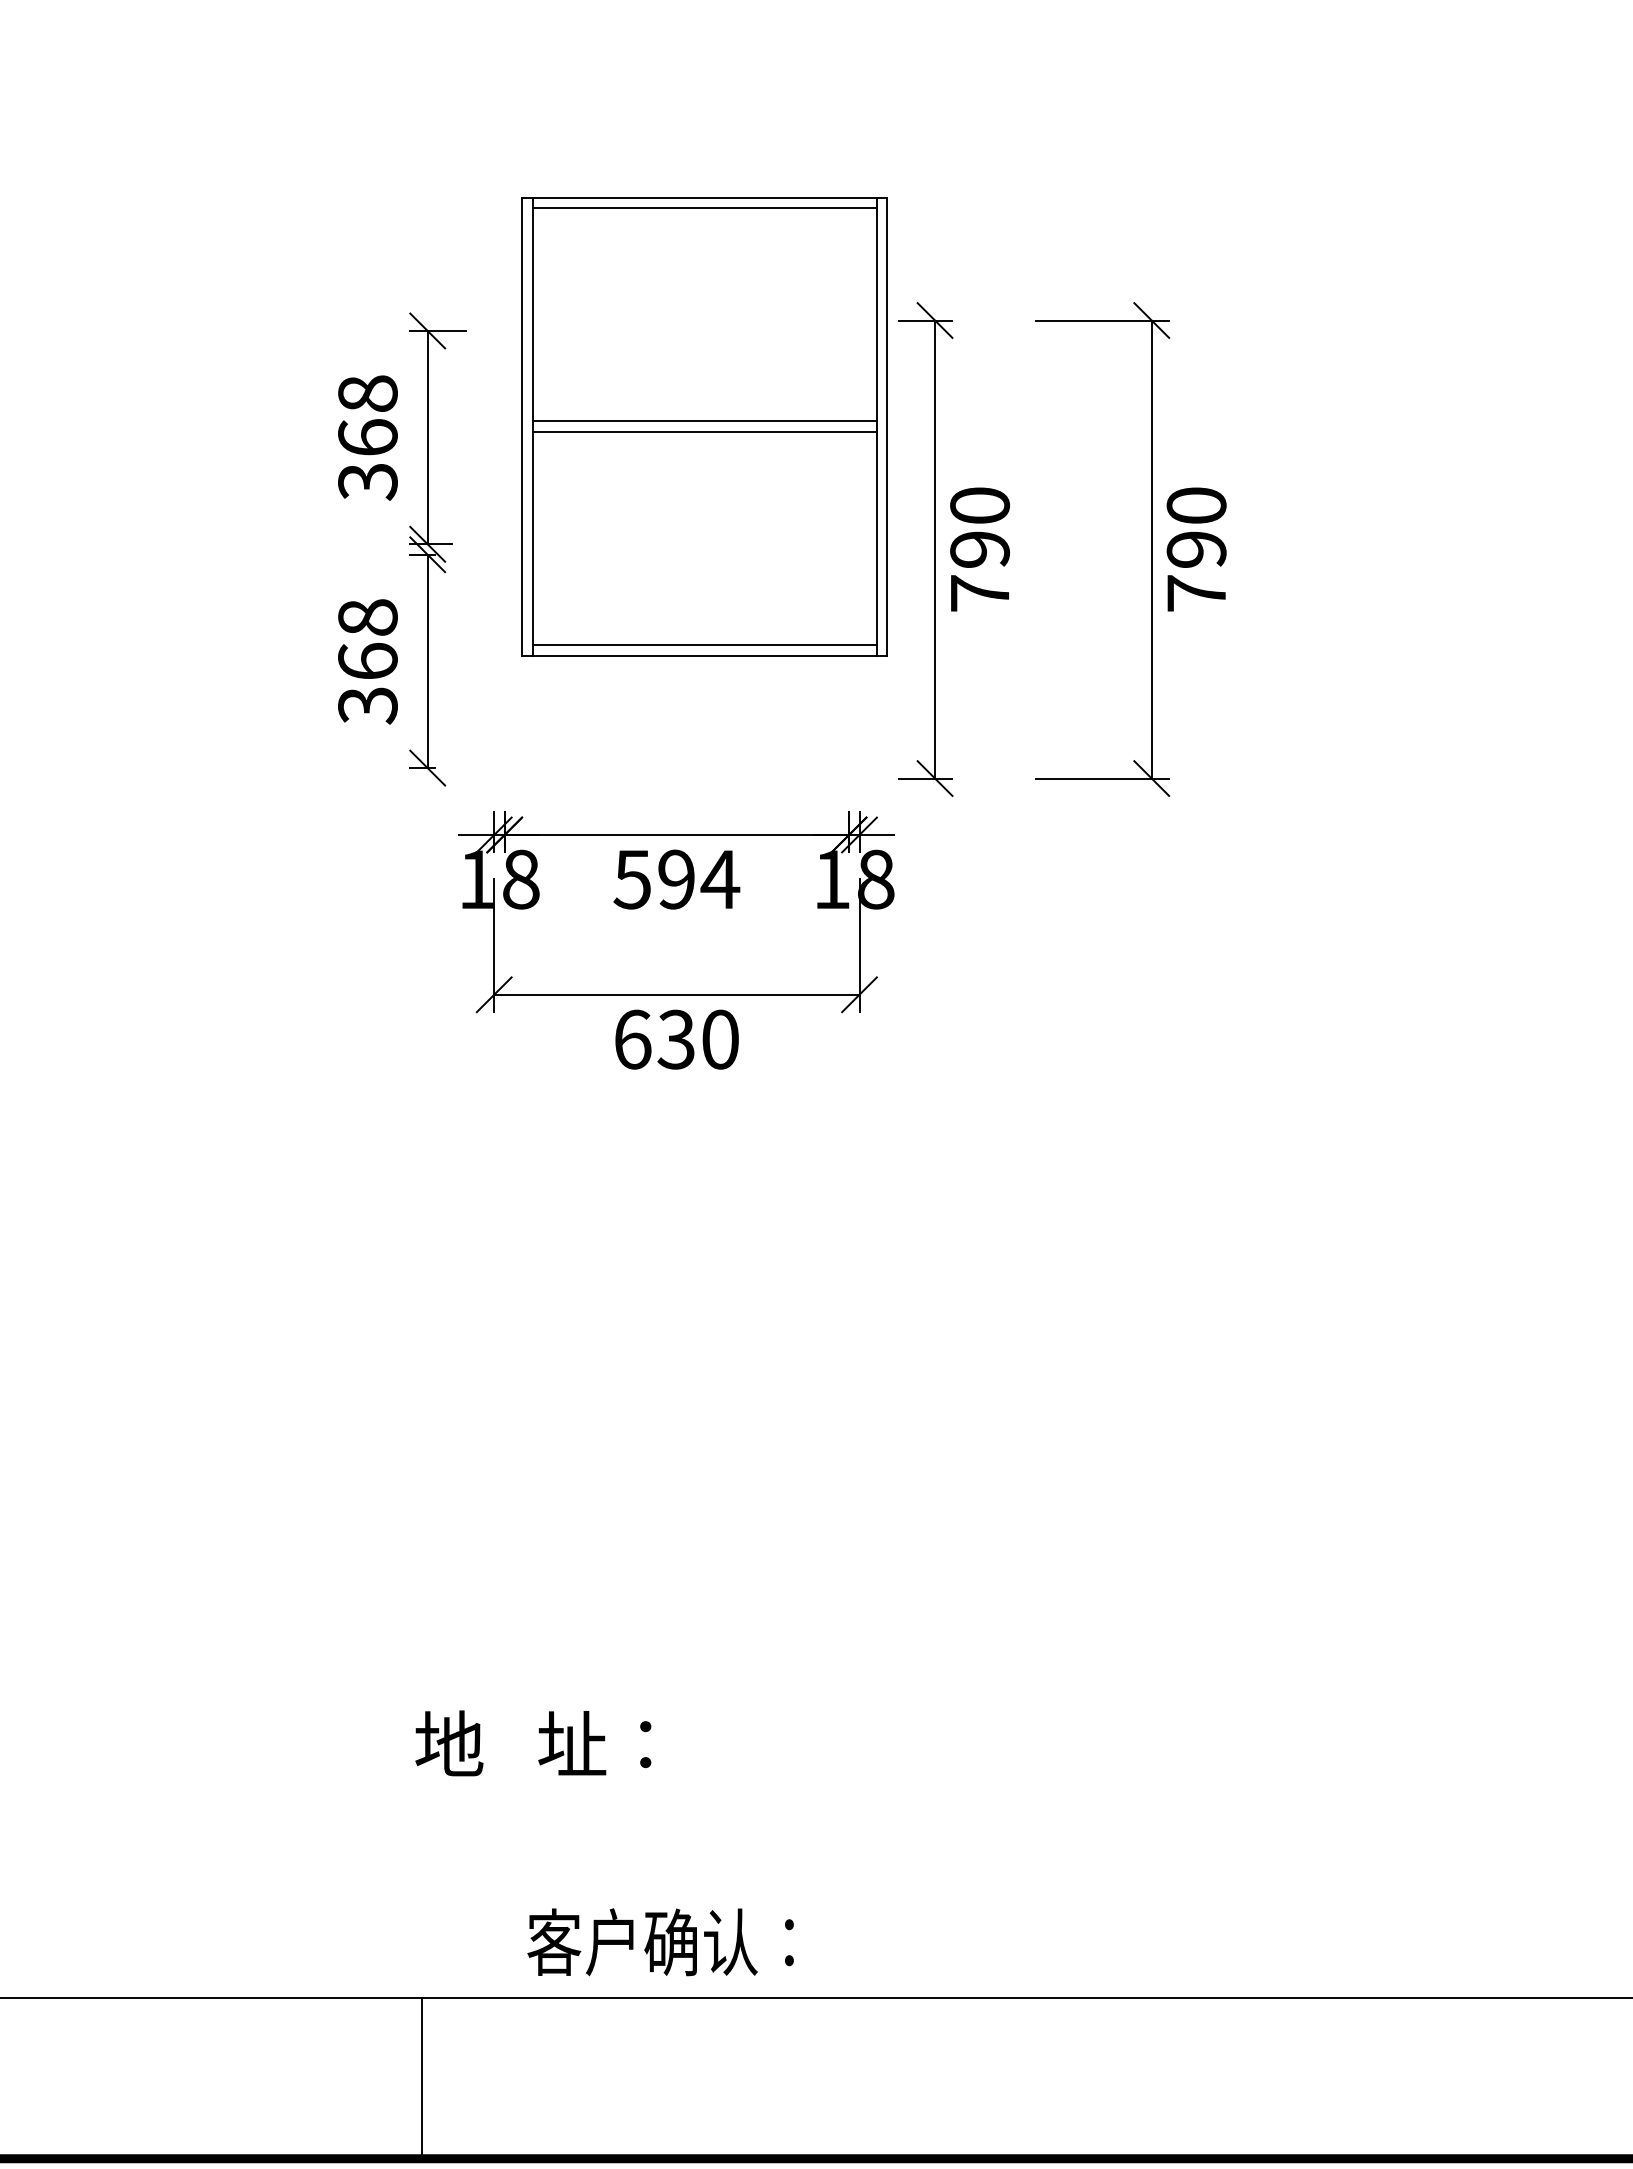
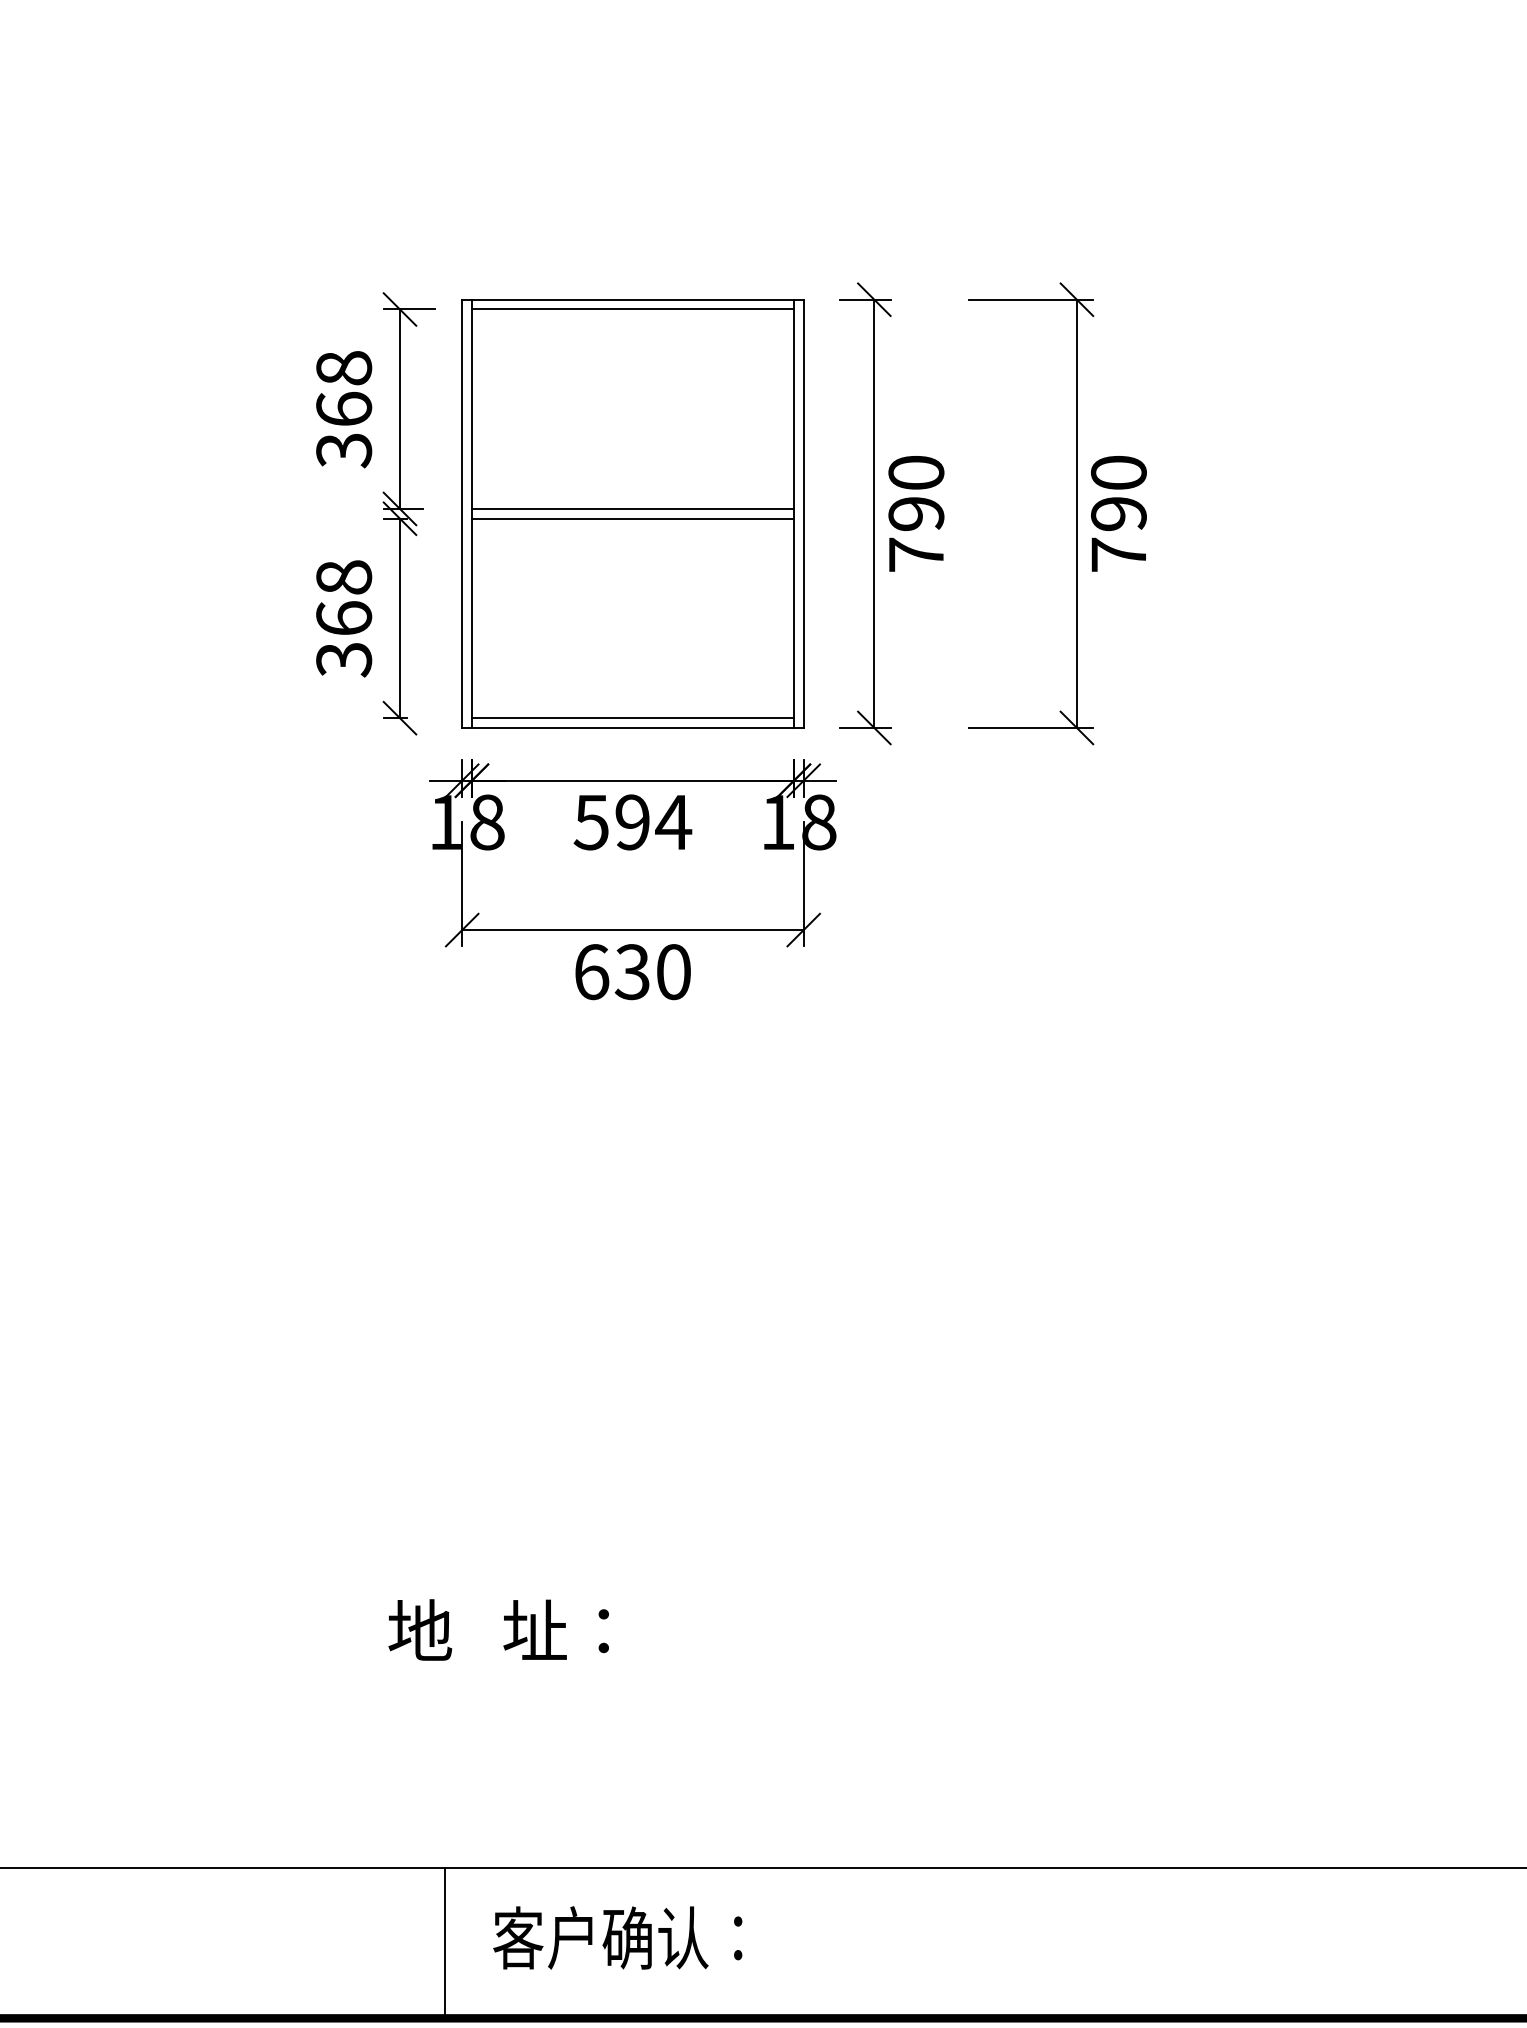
part: (704, 426) -> (632, 513), moved
text: (660, 1941) -> (617, 1937), moved
line: (421, 2078) -> (444, 1943), moved

